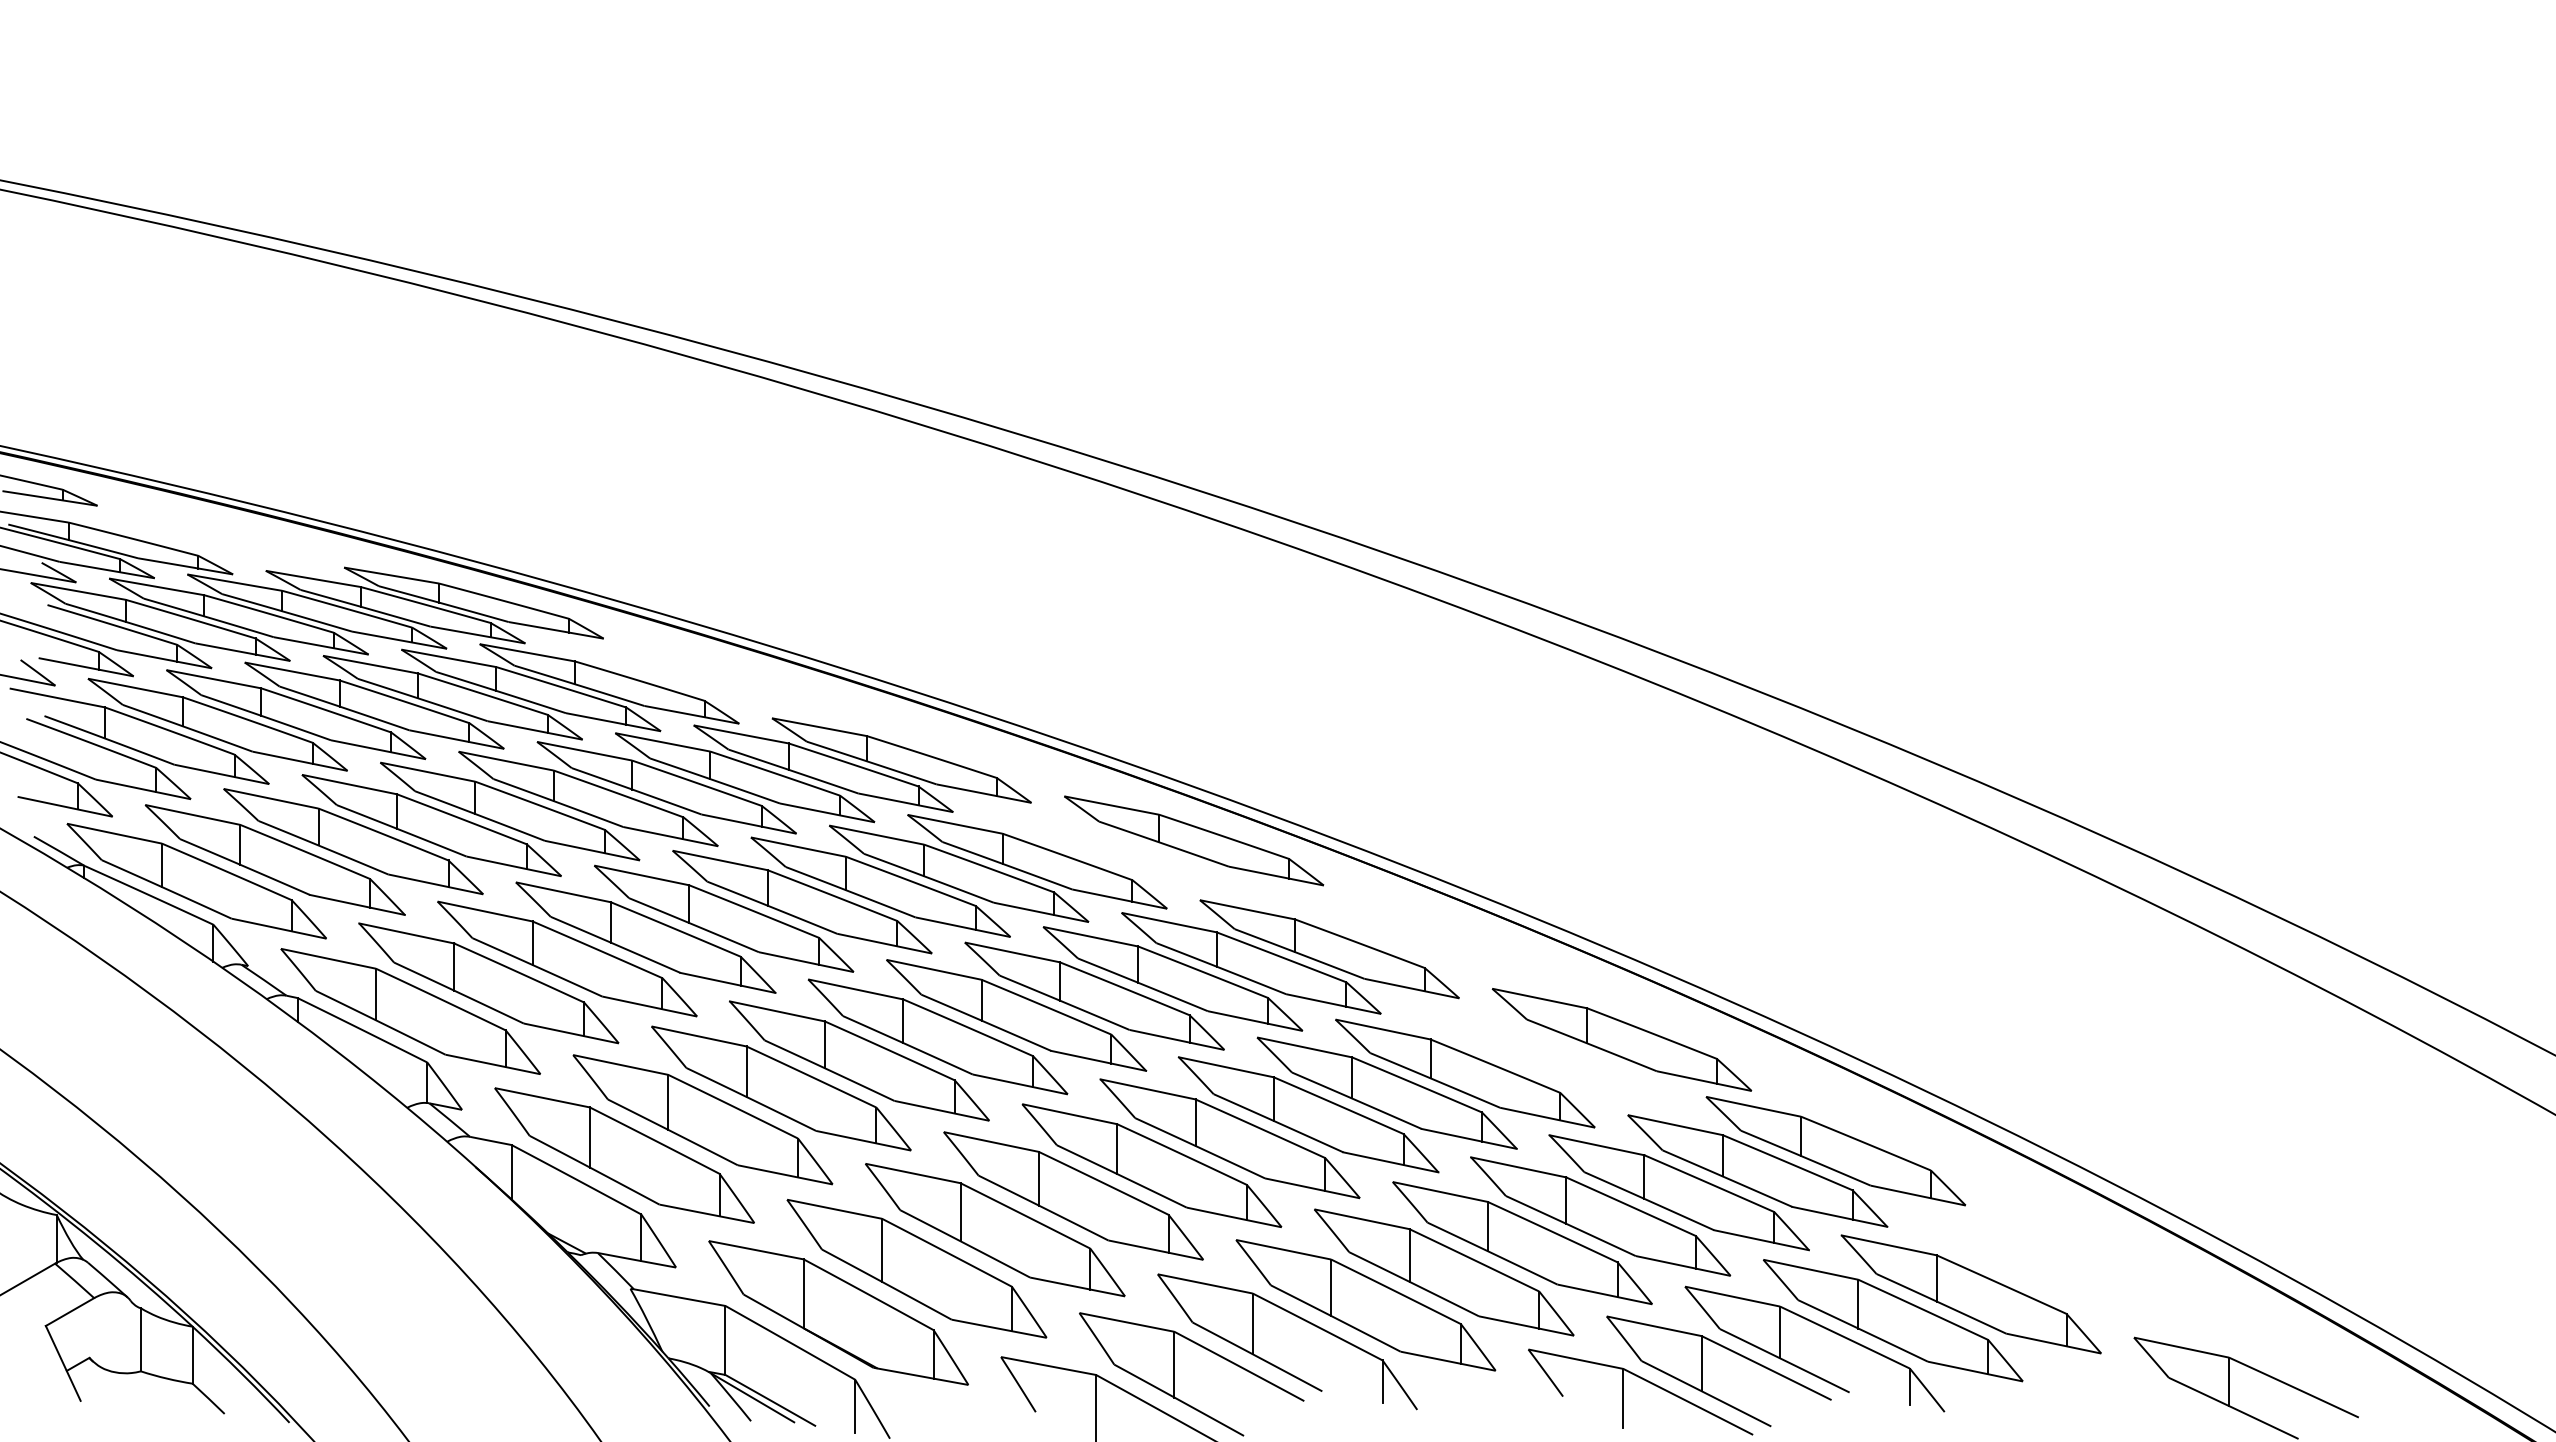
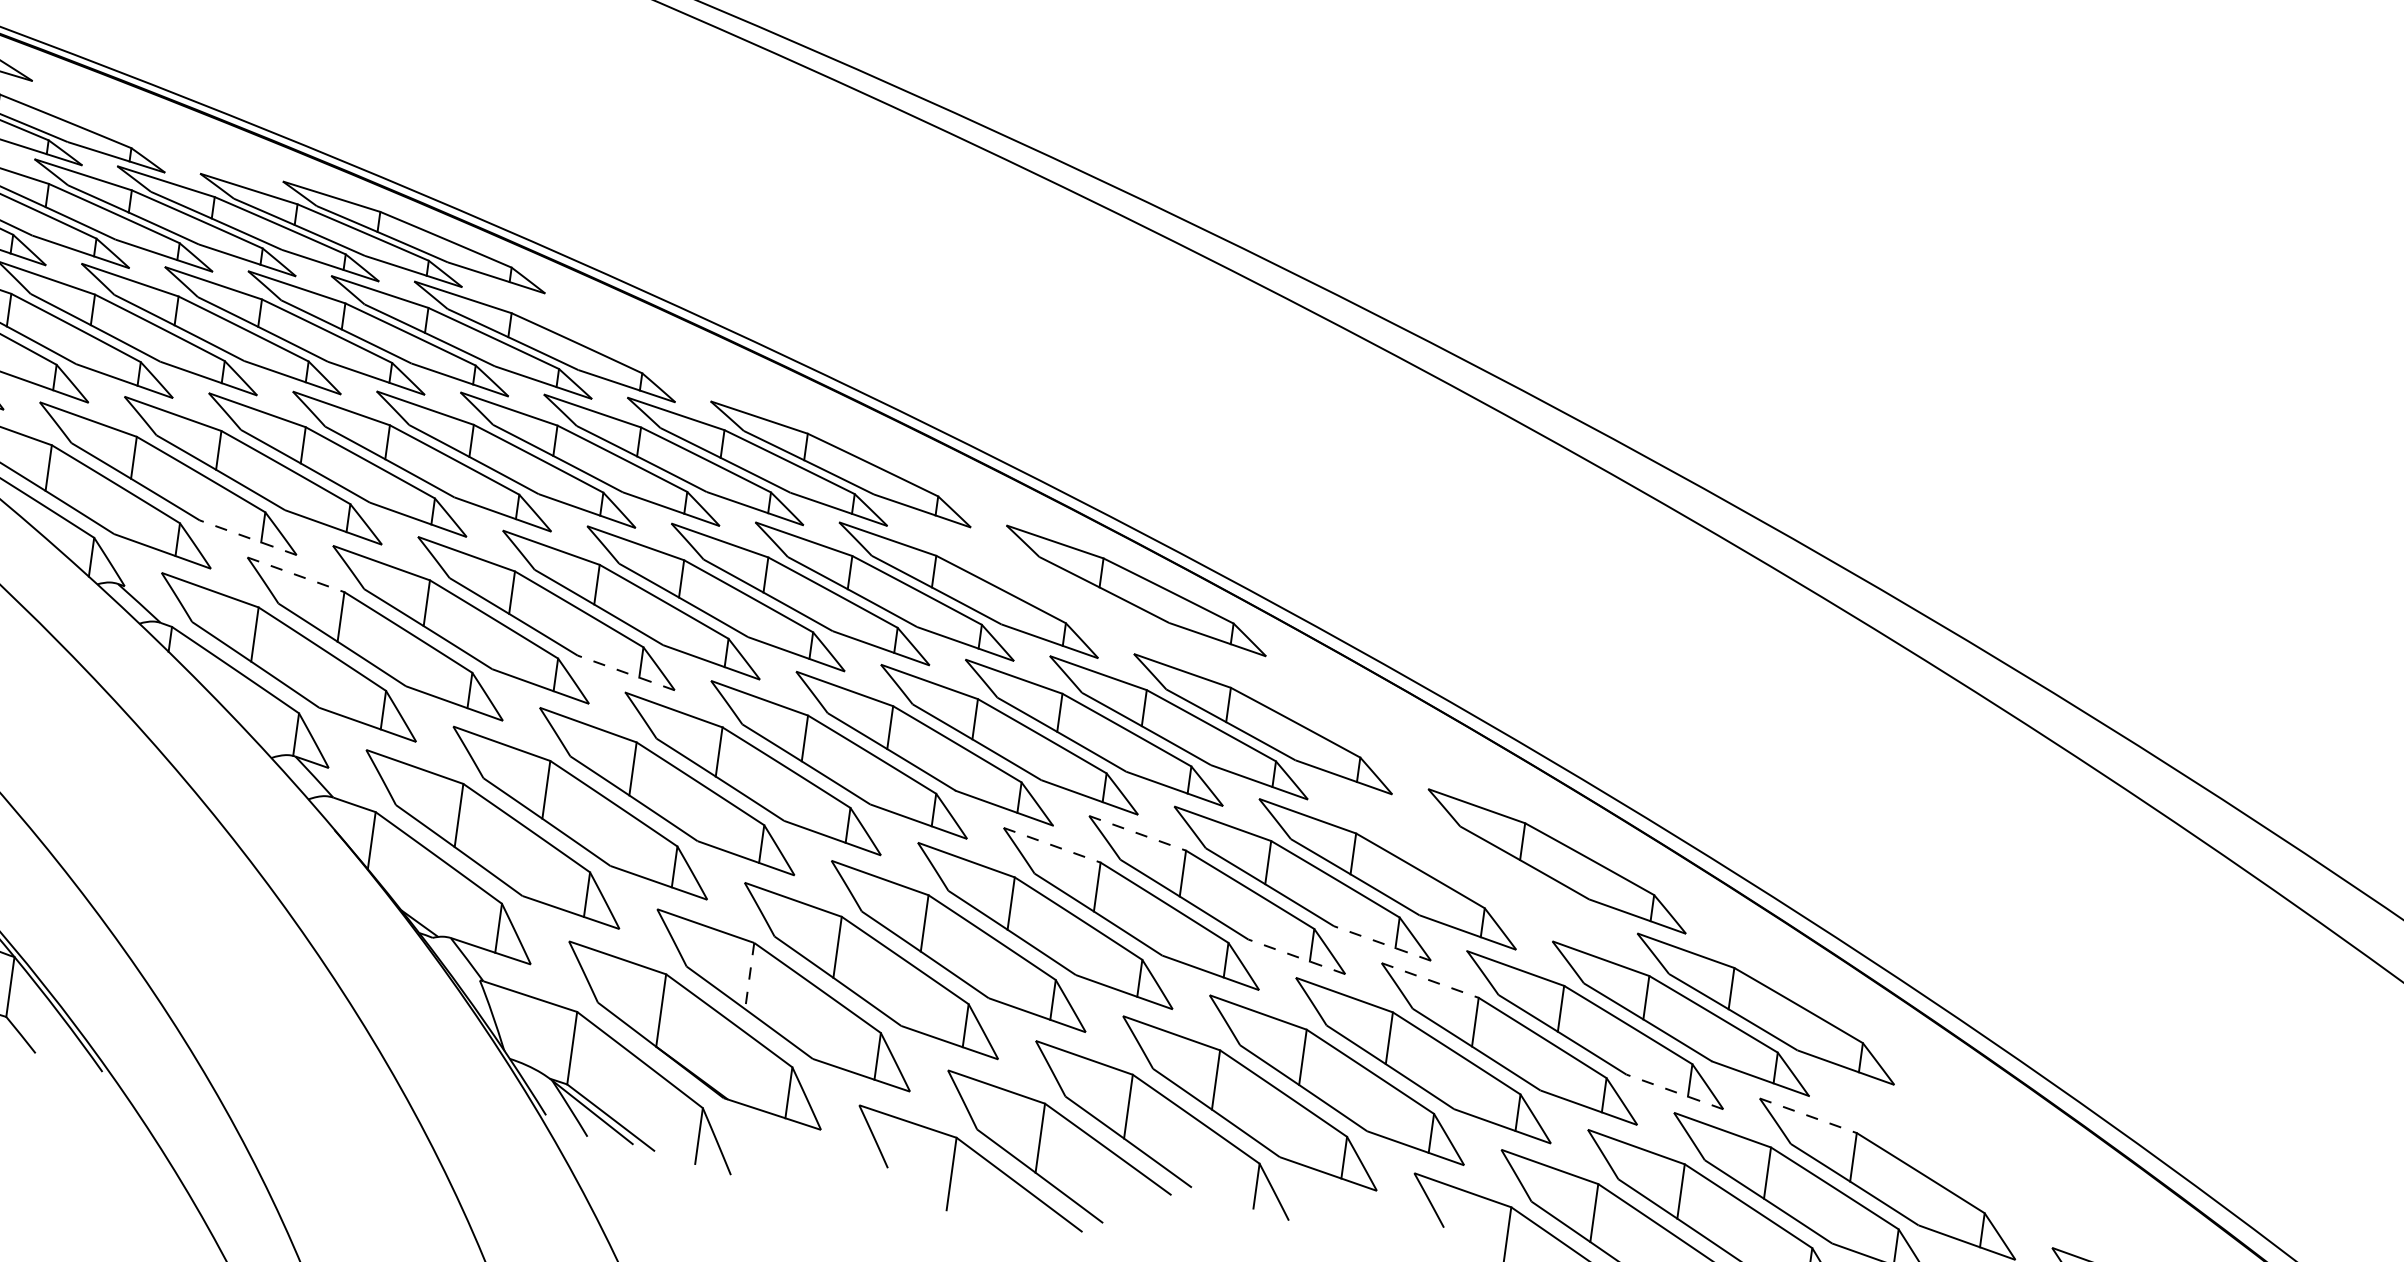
line: (357, 904) -> (248, 537), solid -> dashed
line: (406, 933) -> (295, 574), solid -> dashed
line: (727, 982) -> (625, 672), solid -> dashed
line: (1226, 1067) -> (1137, 833), solid -> dashed
line: (1148, 1089) -> (1052, 845), solid -> dashed
line: (1469, 1138) -> (1382, 943), solid -> dashed
line: (1390, 1162) -> (1296, 956), solid -> dashed
line: (1518, 1167) -> (1430, 980), solid -> dashed
line: (1761, 1240) -> (1674, 1092), solid -> dashed
line: (1889, 1245) -> (1808, 1115), solid -> dashed
line: (882, 1250) -> (750, 976), solid -> dashed

